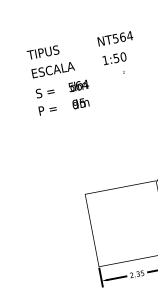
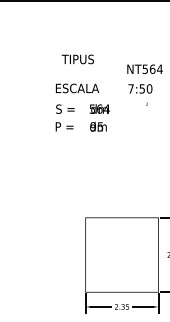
text: (42, 52) -> (77, 59), moved
text: (104, 60) -> (130, 88), 1:50 -> 7:50

